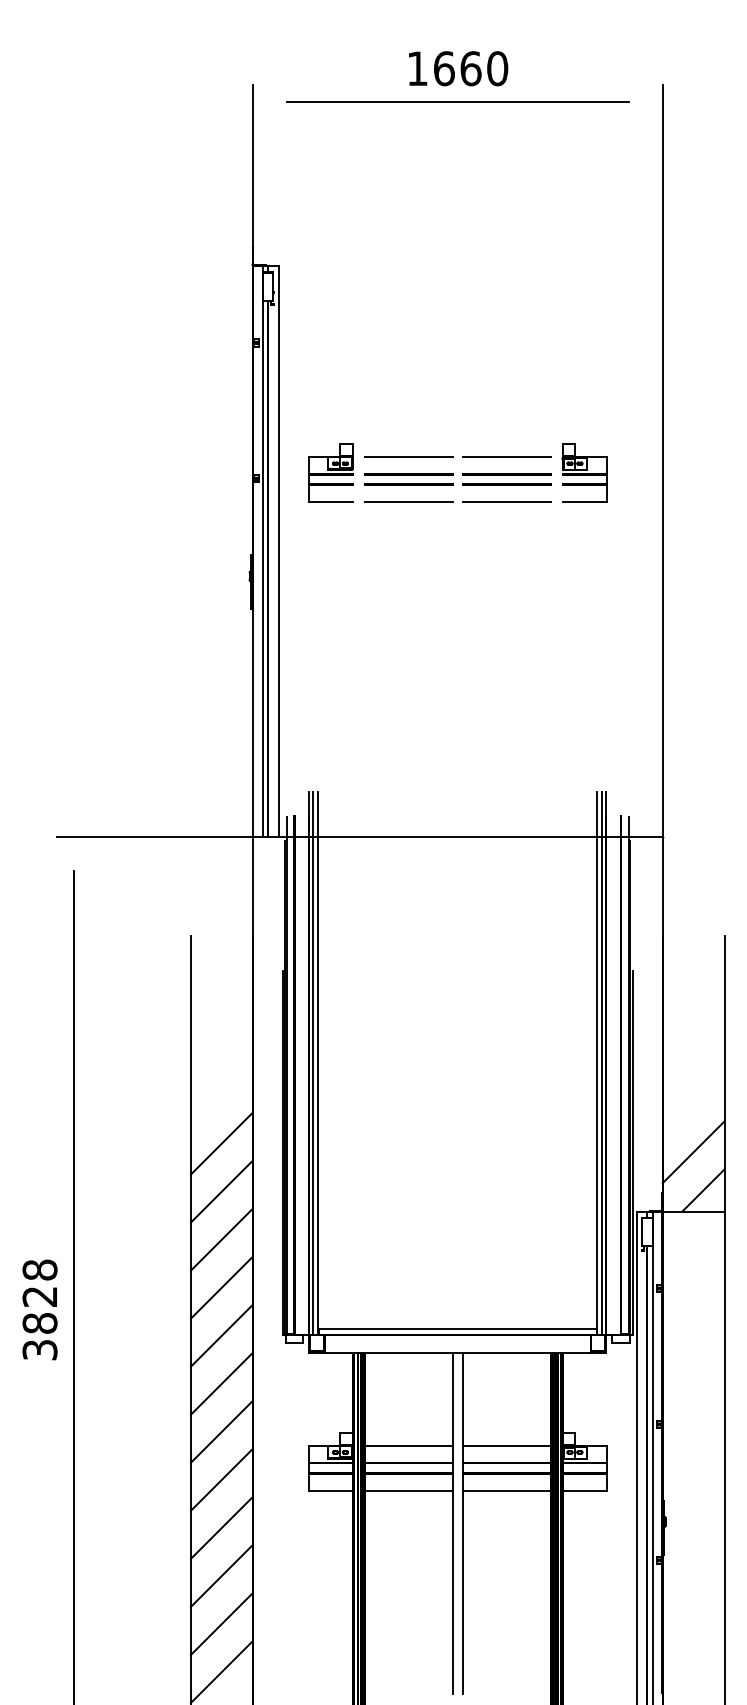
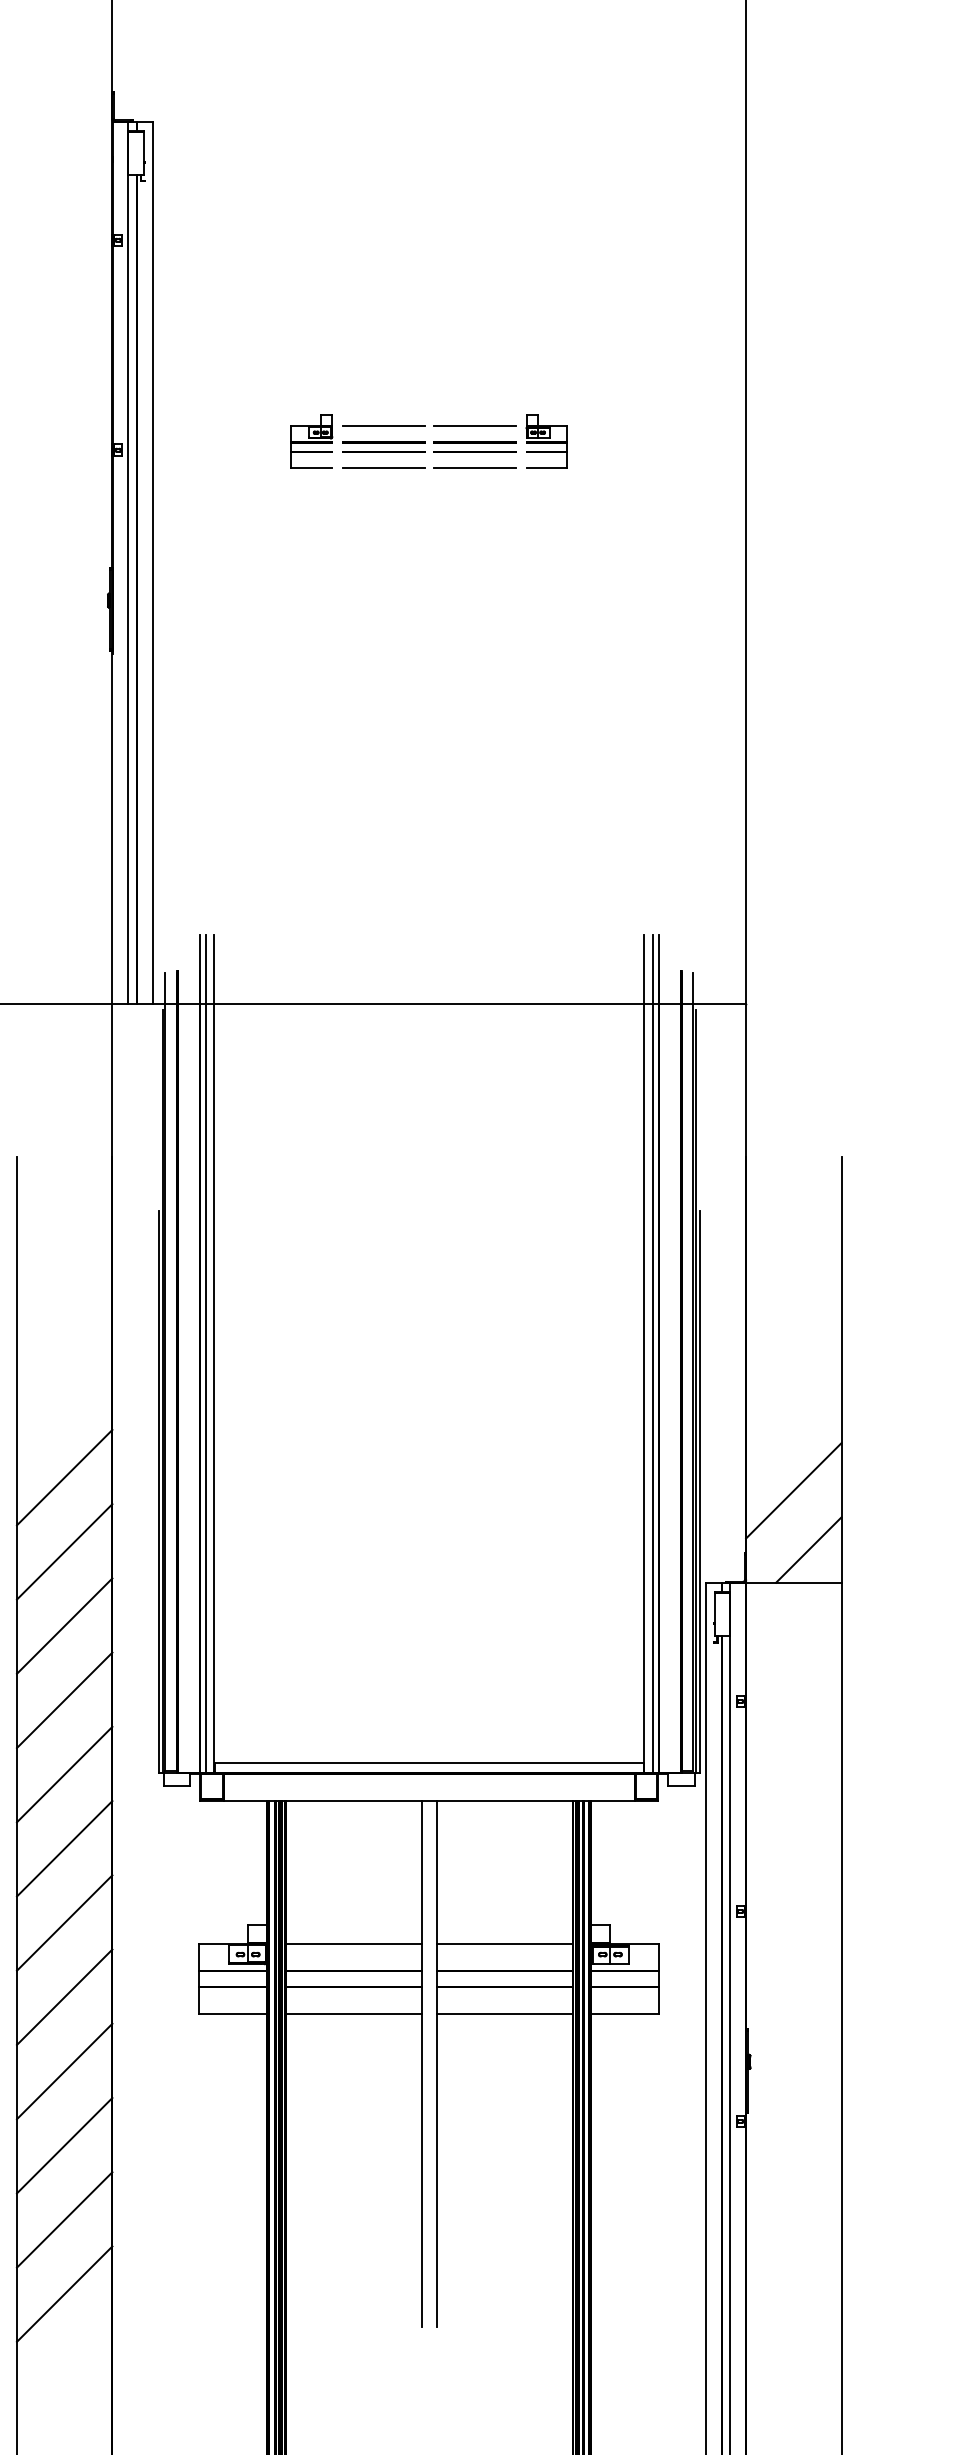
part: (457, 472) -> (428, 440), size x0.6

